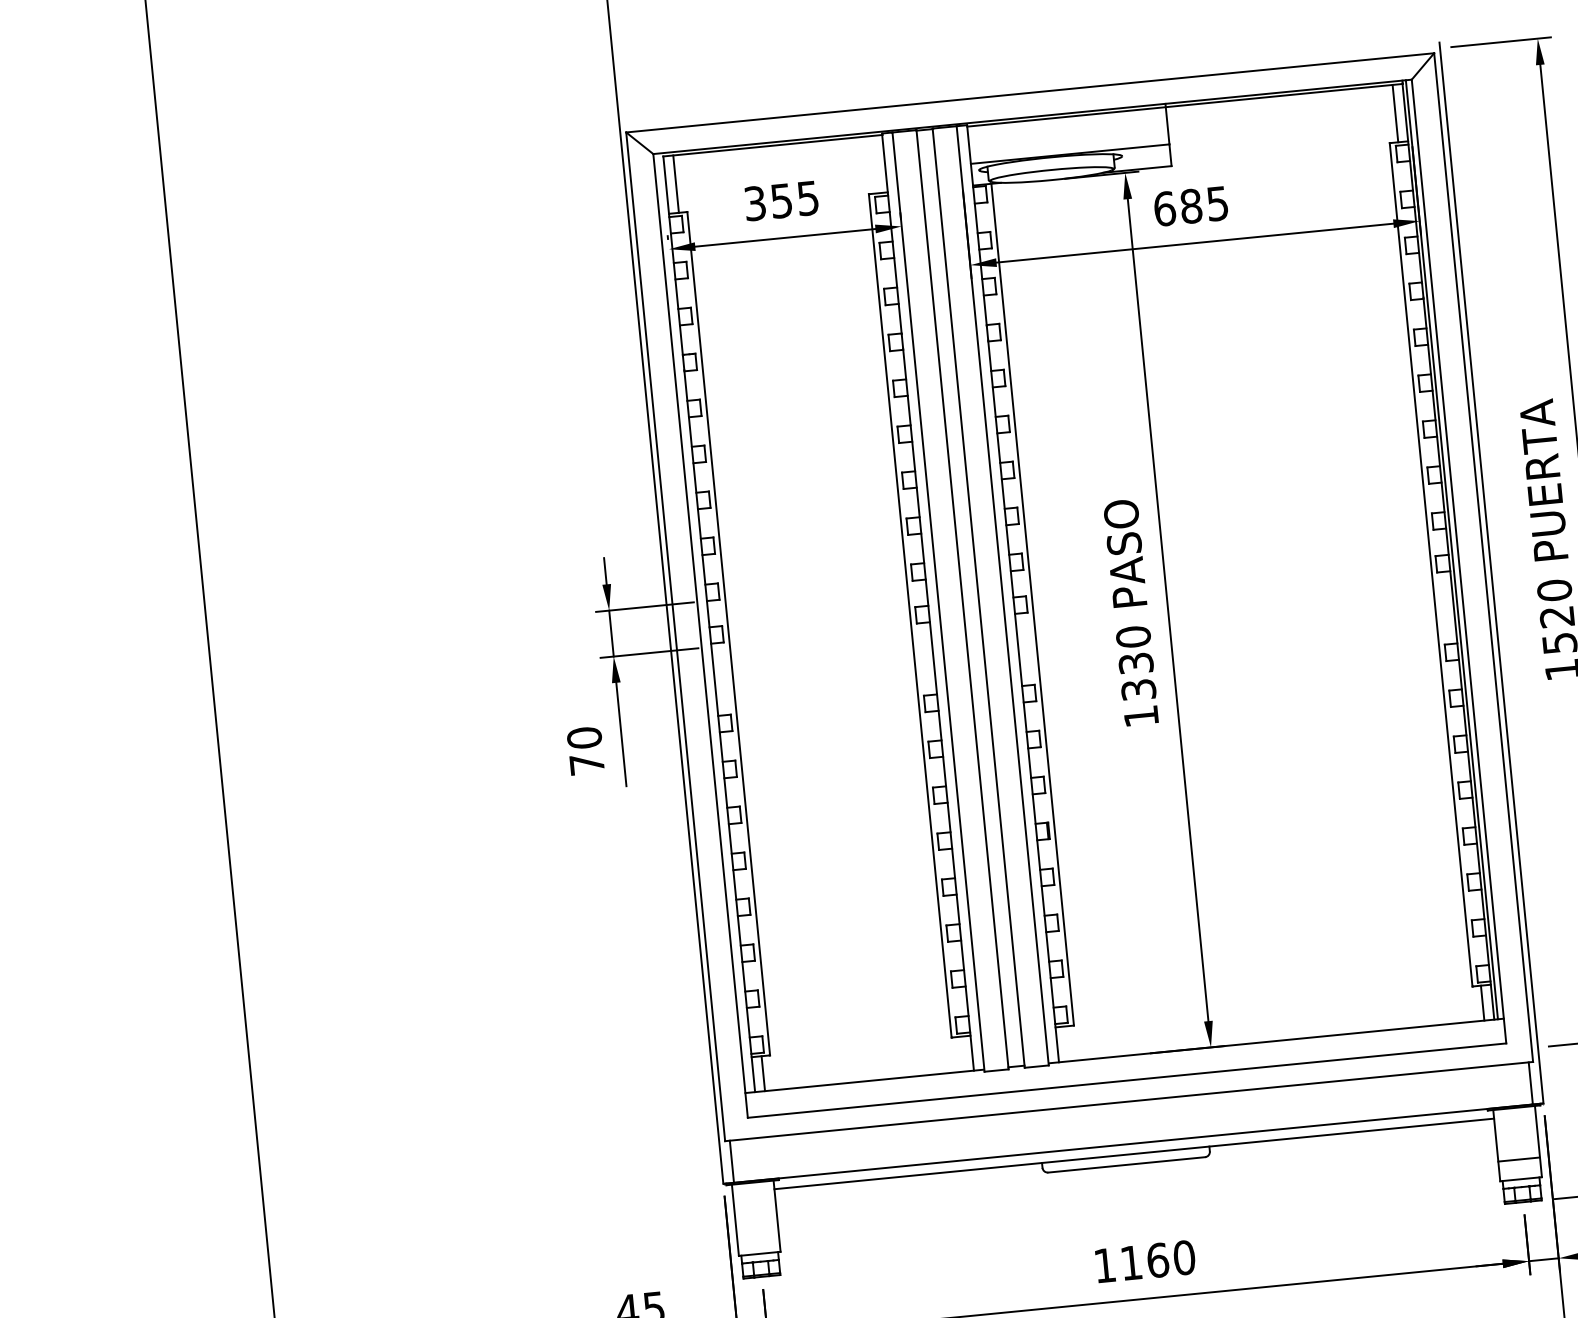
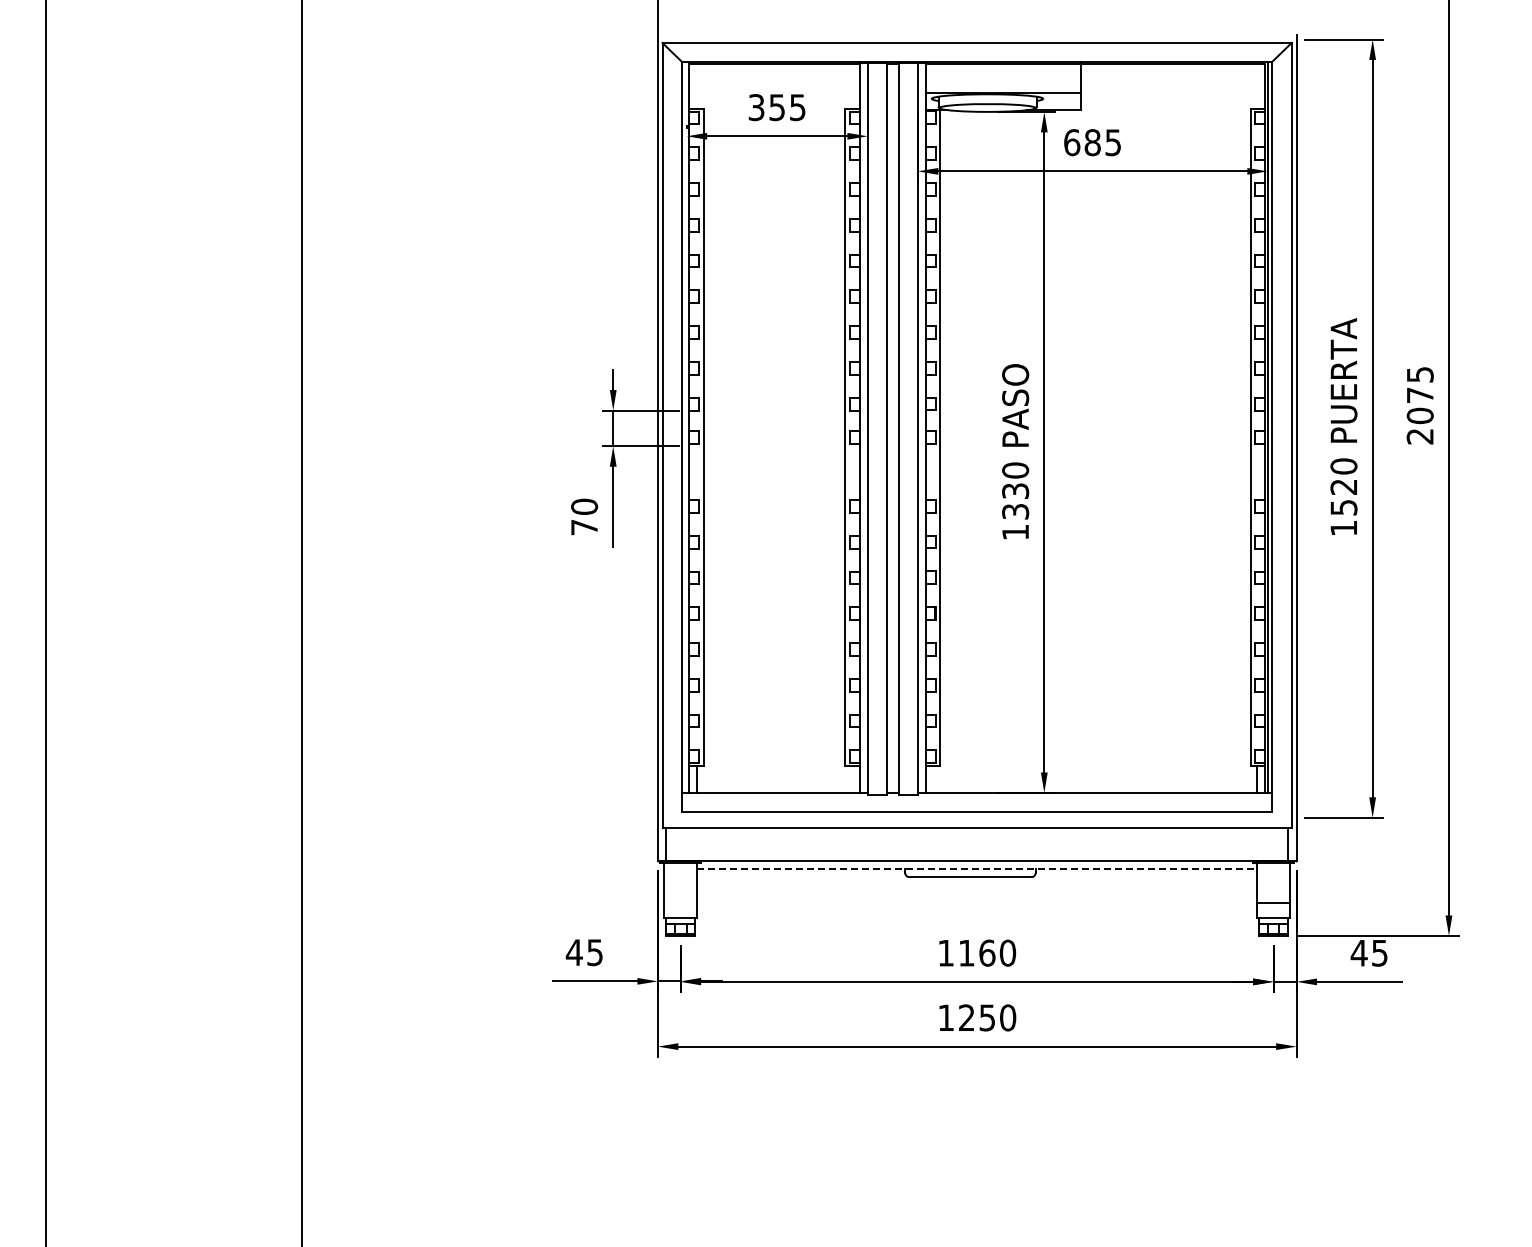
line: (1395, 113) -> (1257, 86), removed
line: (676, 183) -> (697, 86), removed
line: (1134, 1154) -> (977, 869), solid -> dashed

